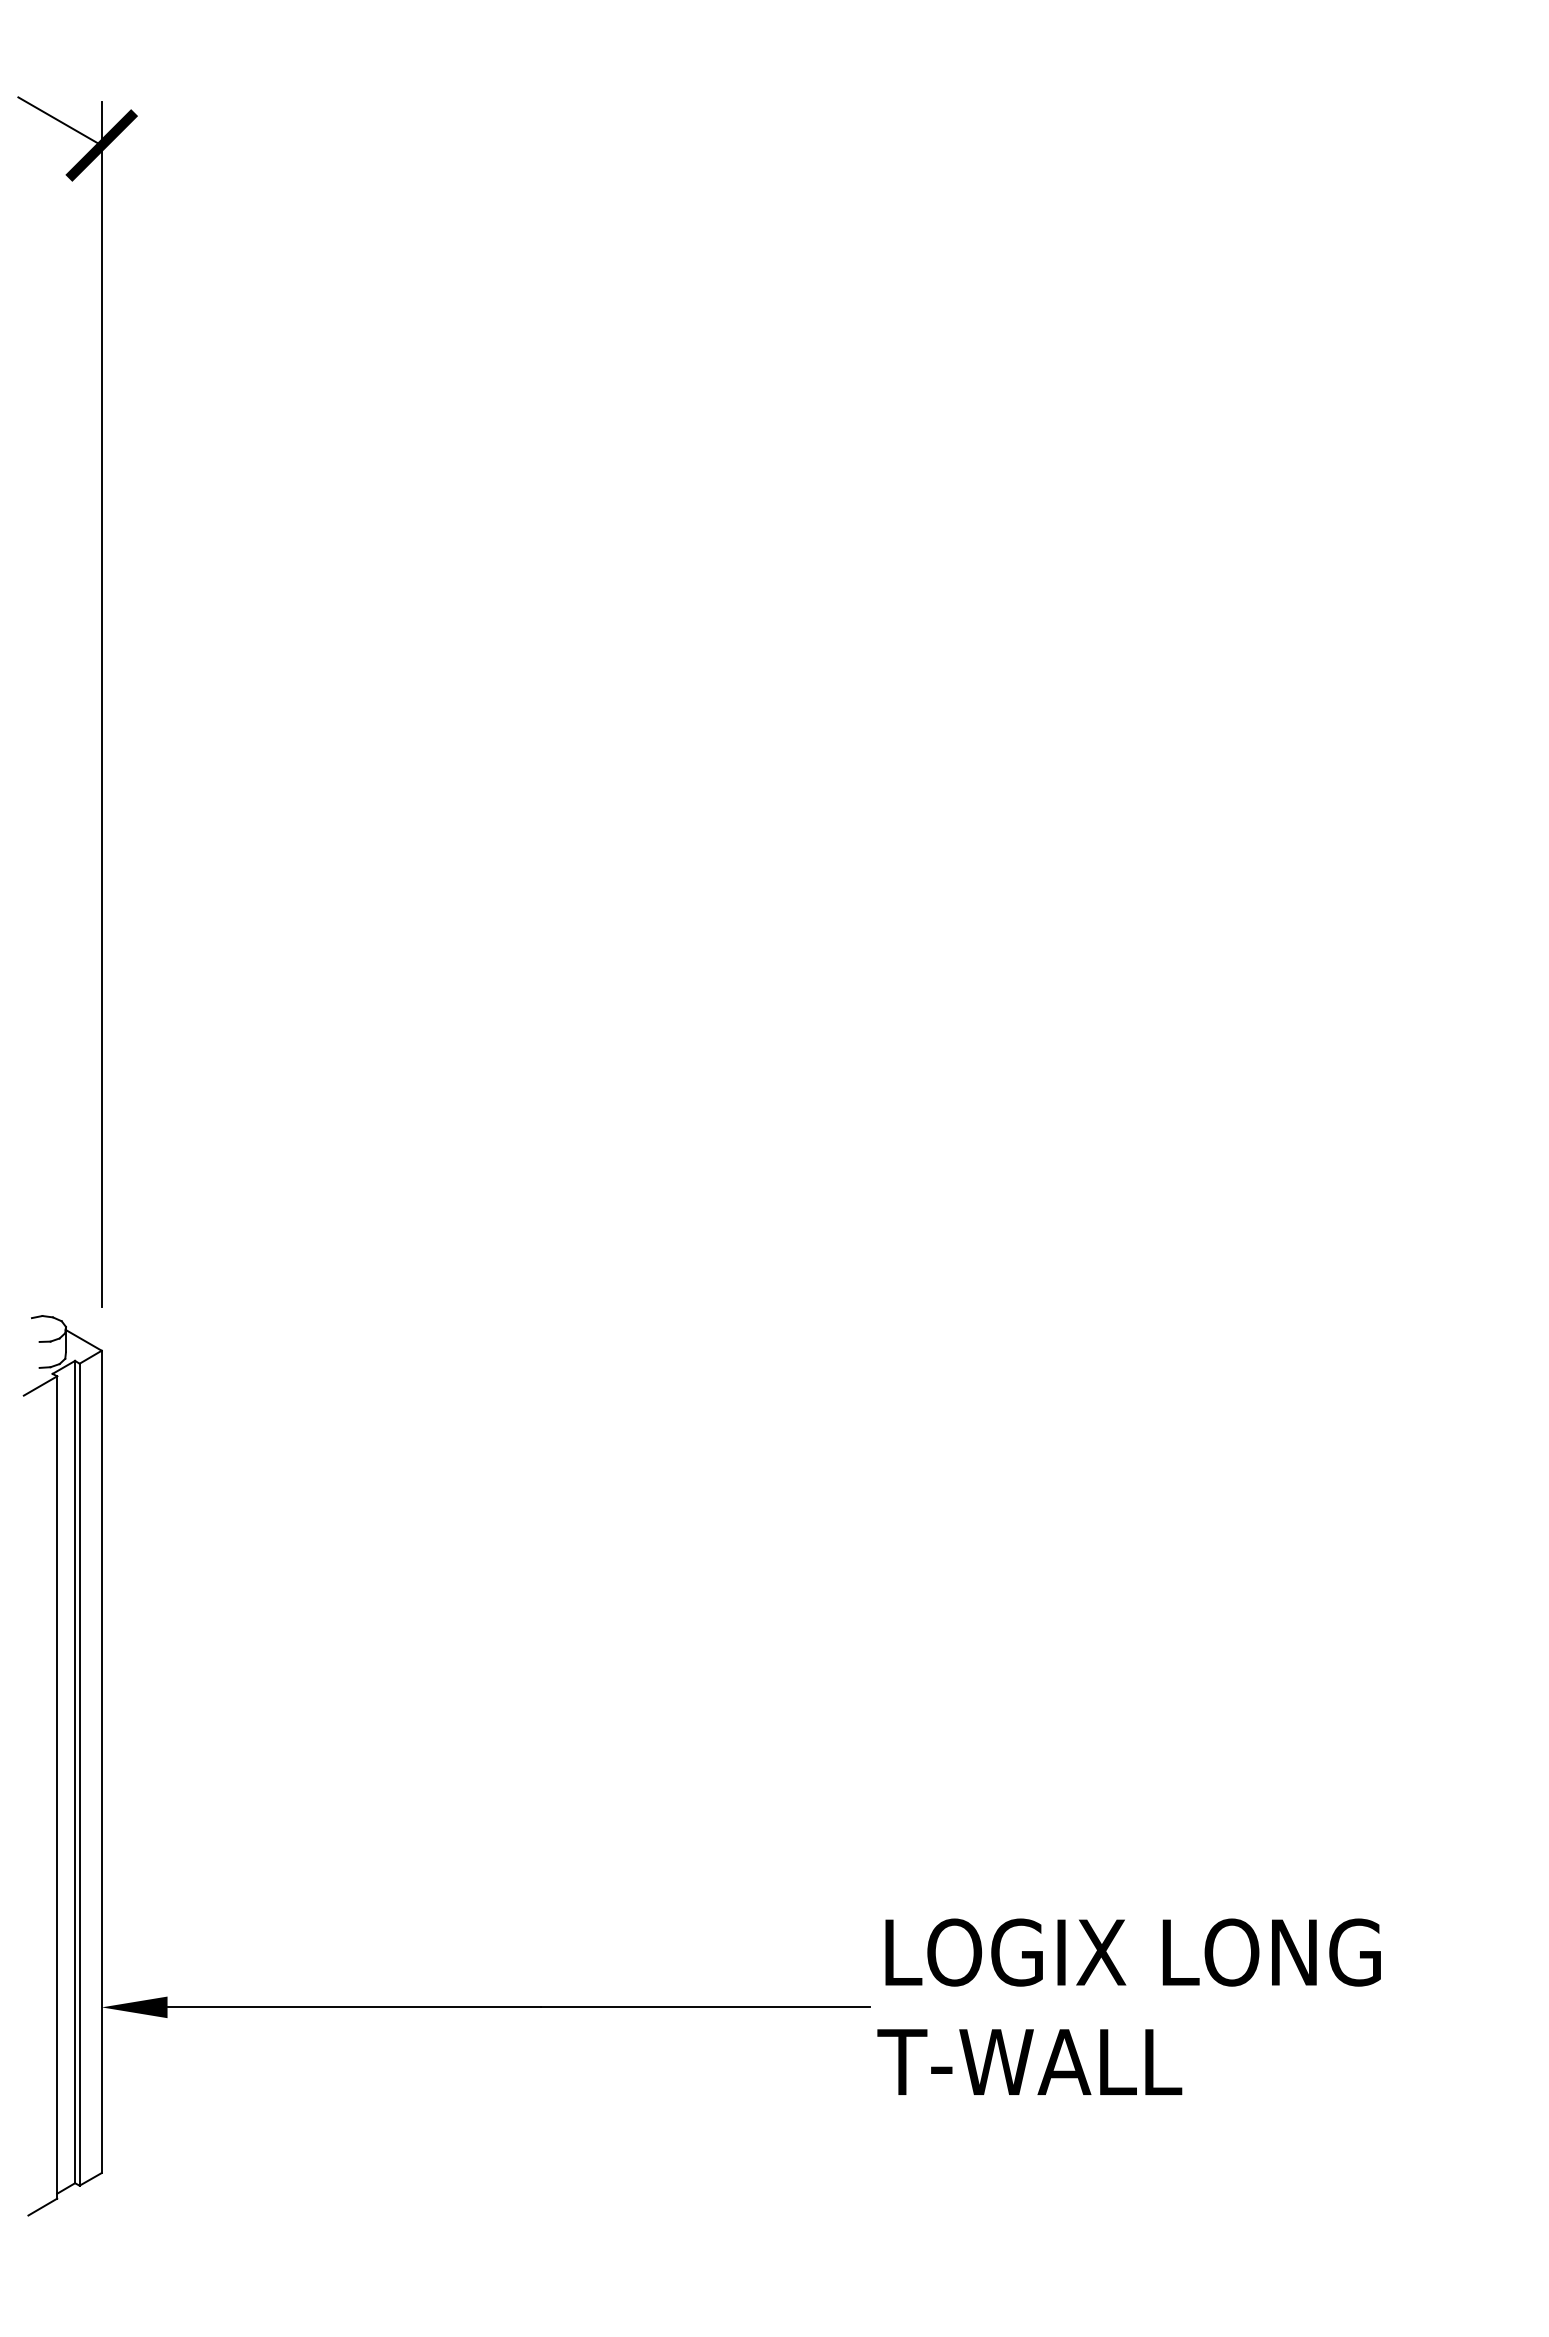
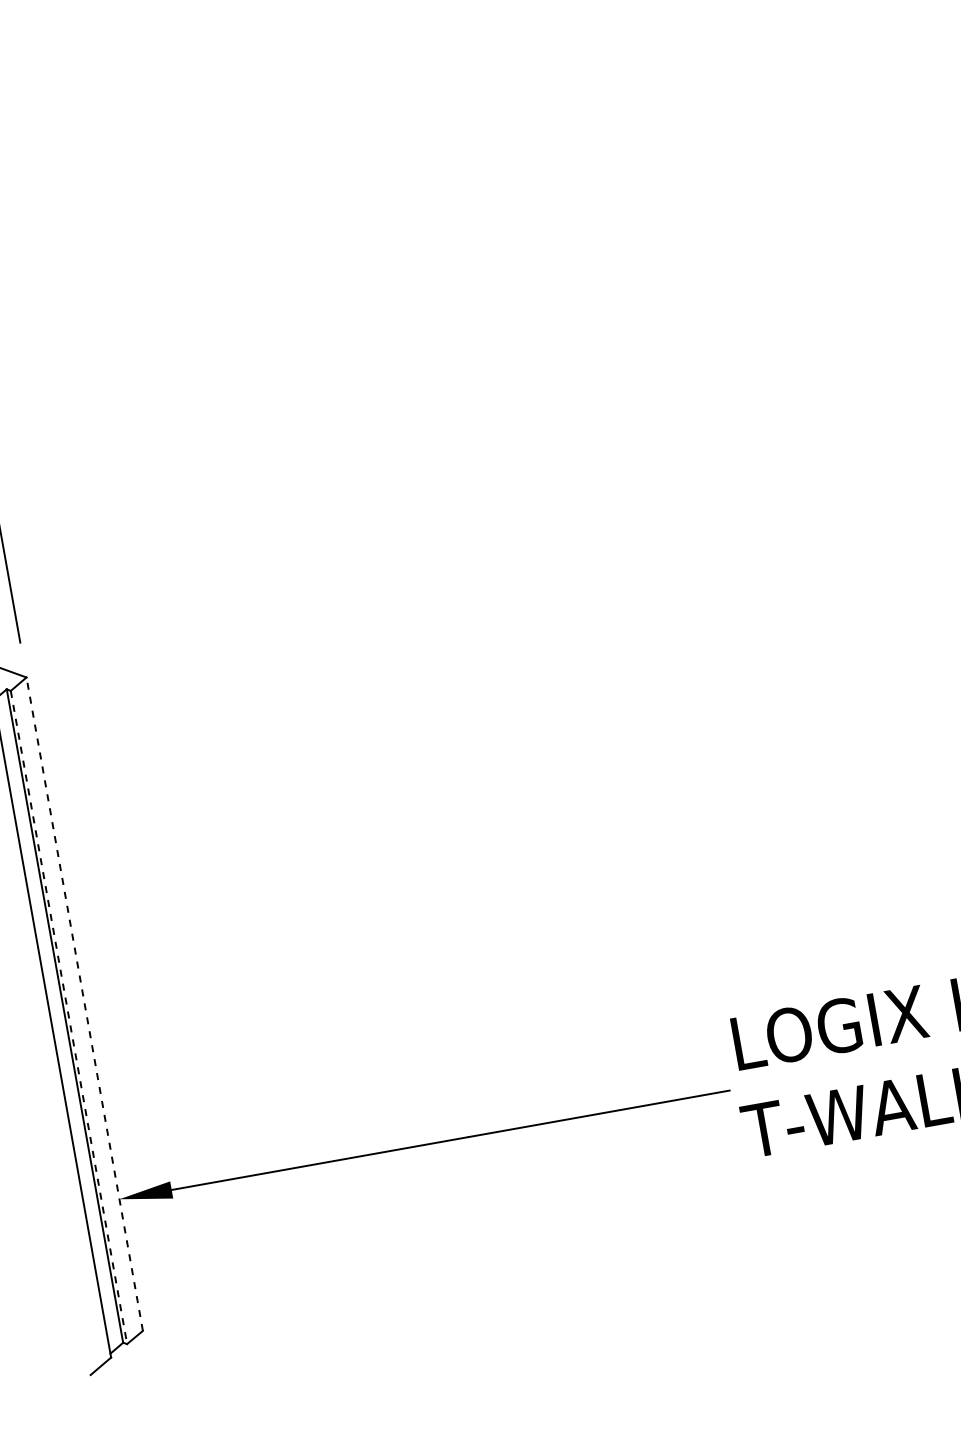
line: (101, 1761) -> (84, 1003), solid -> dashed
line: (79, 1774) -> (68, 1017), solid -> dashed

